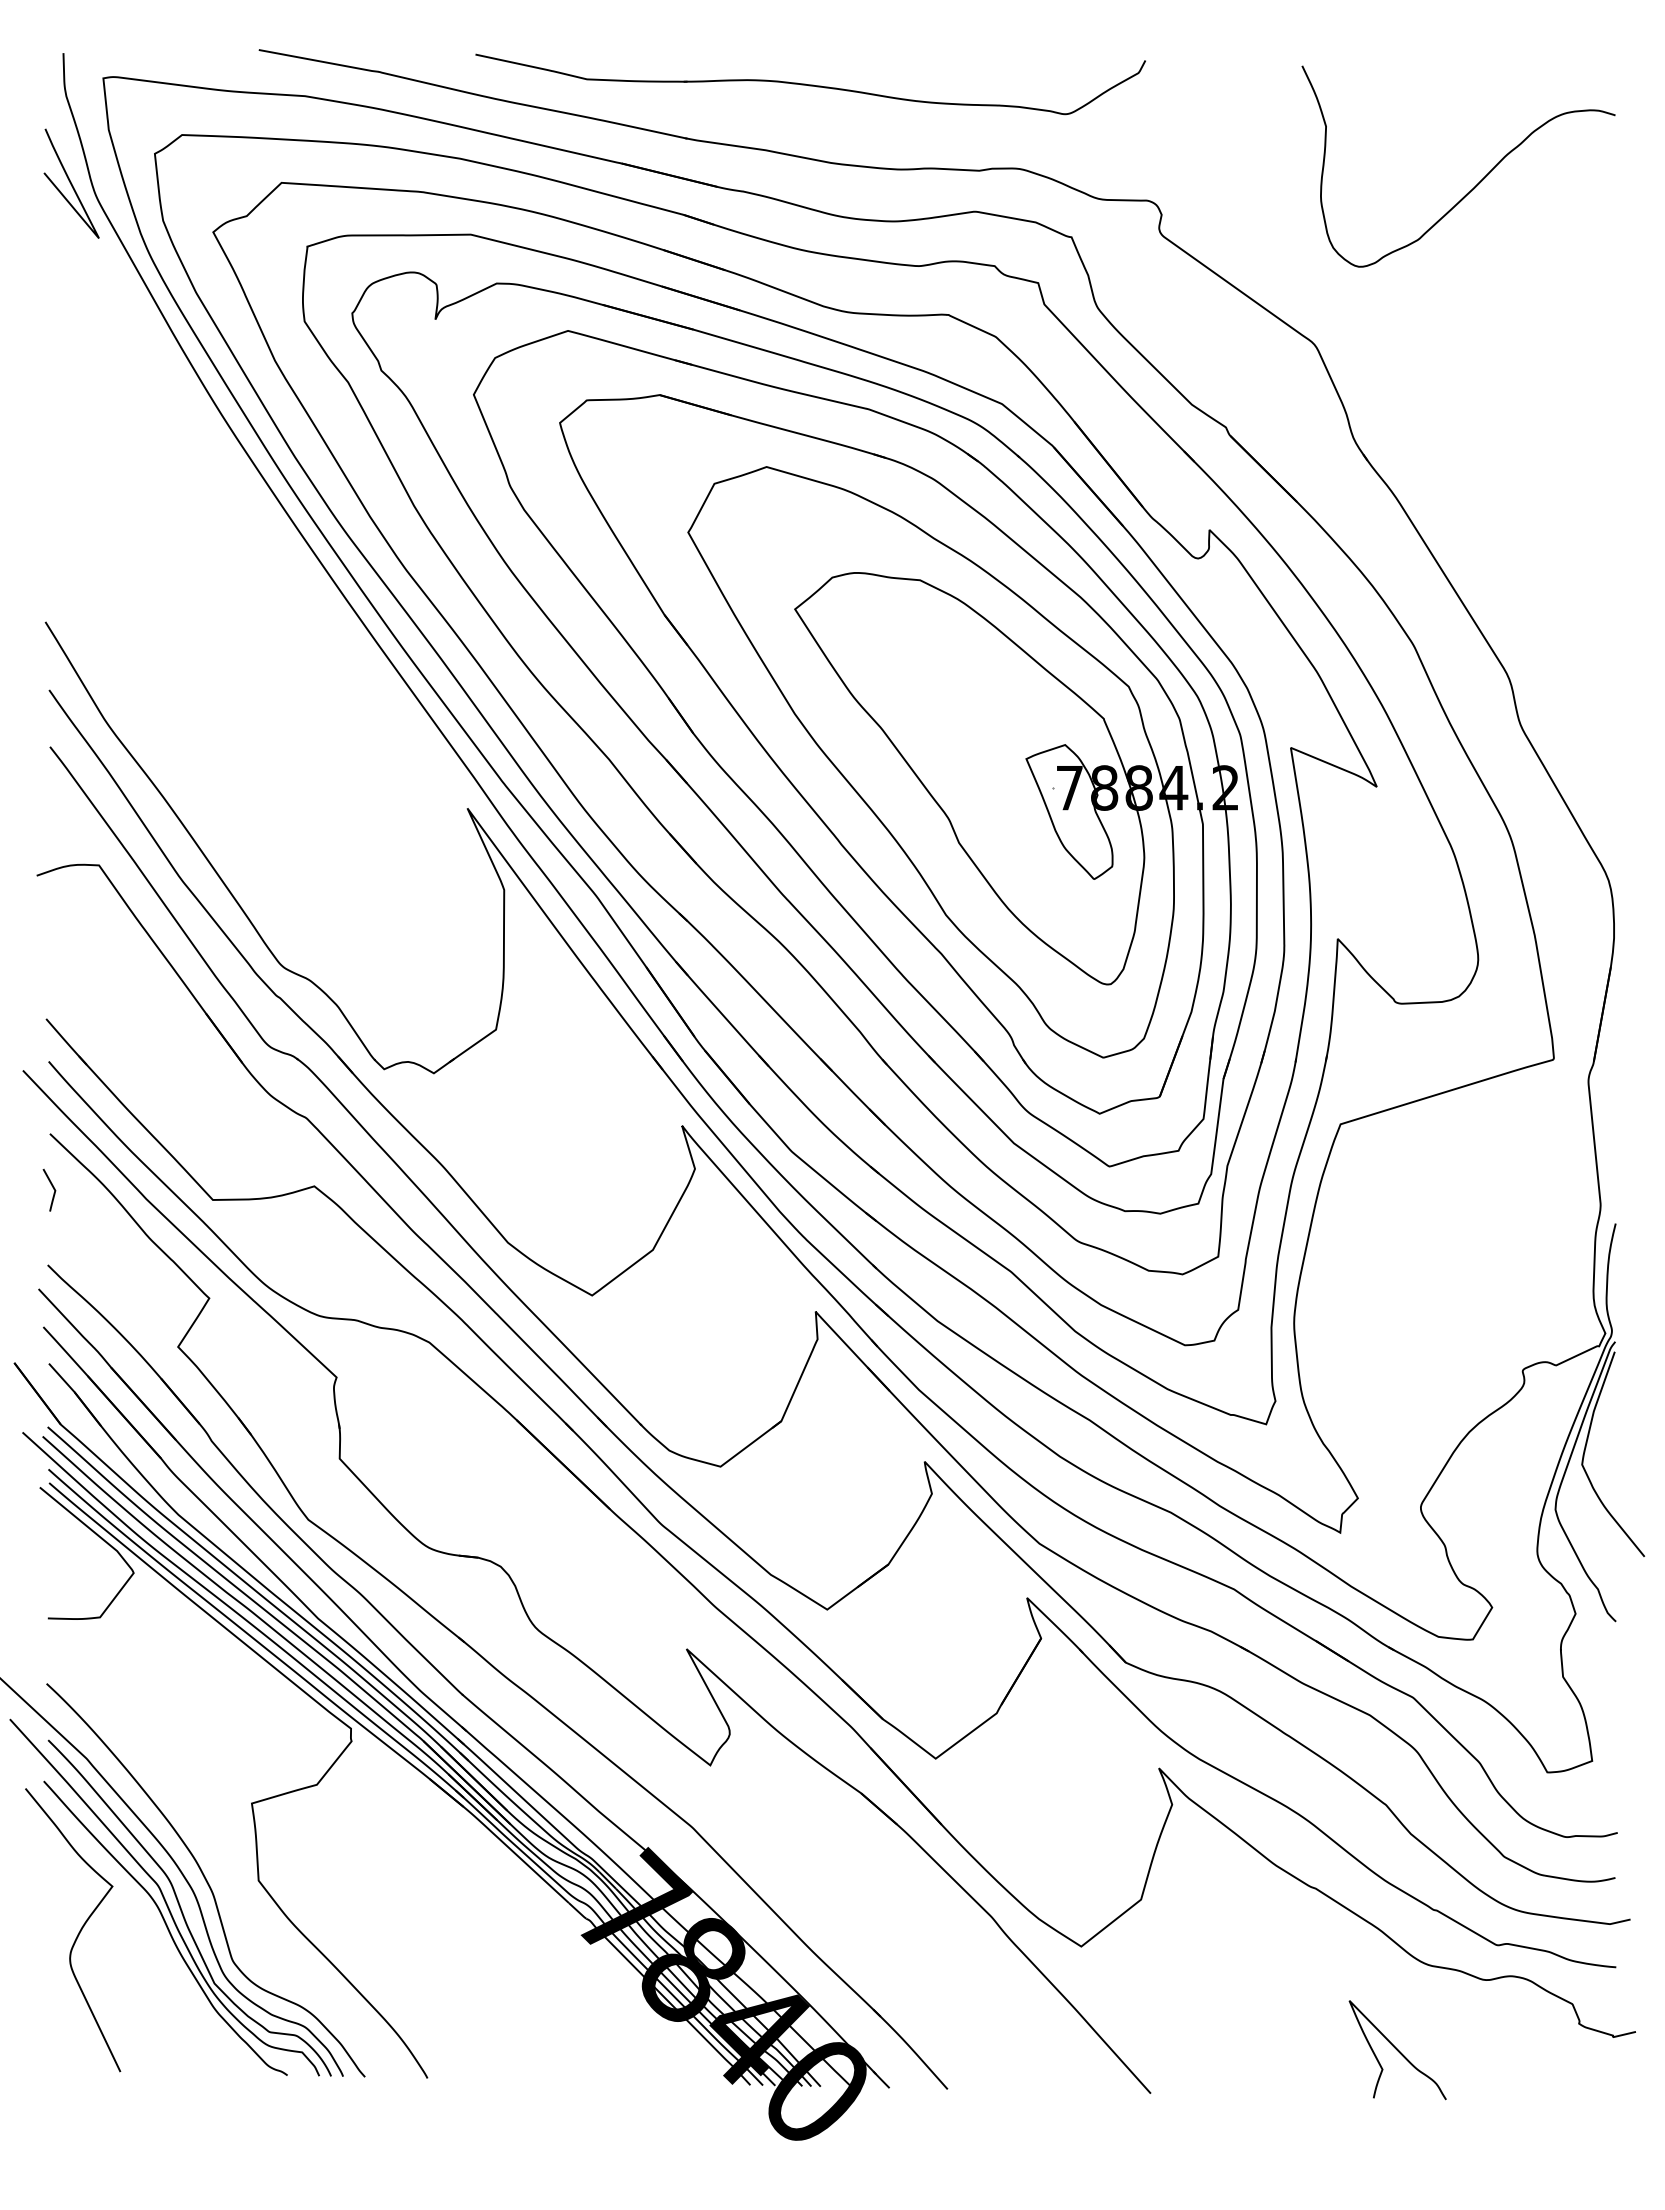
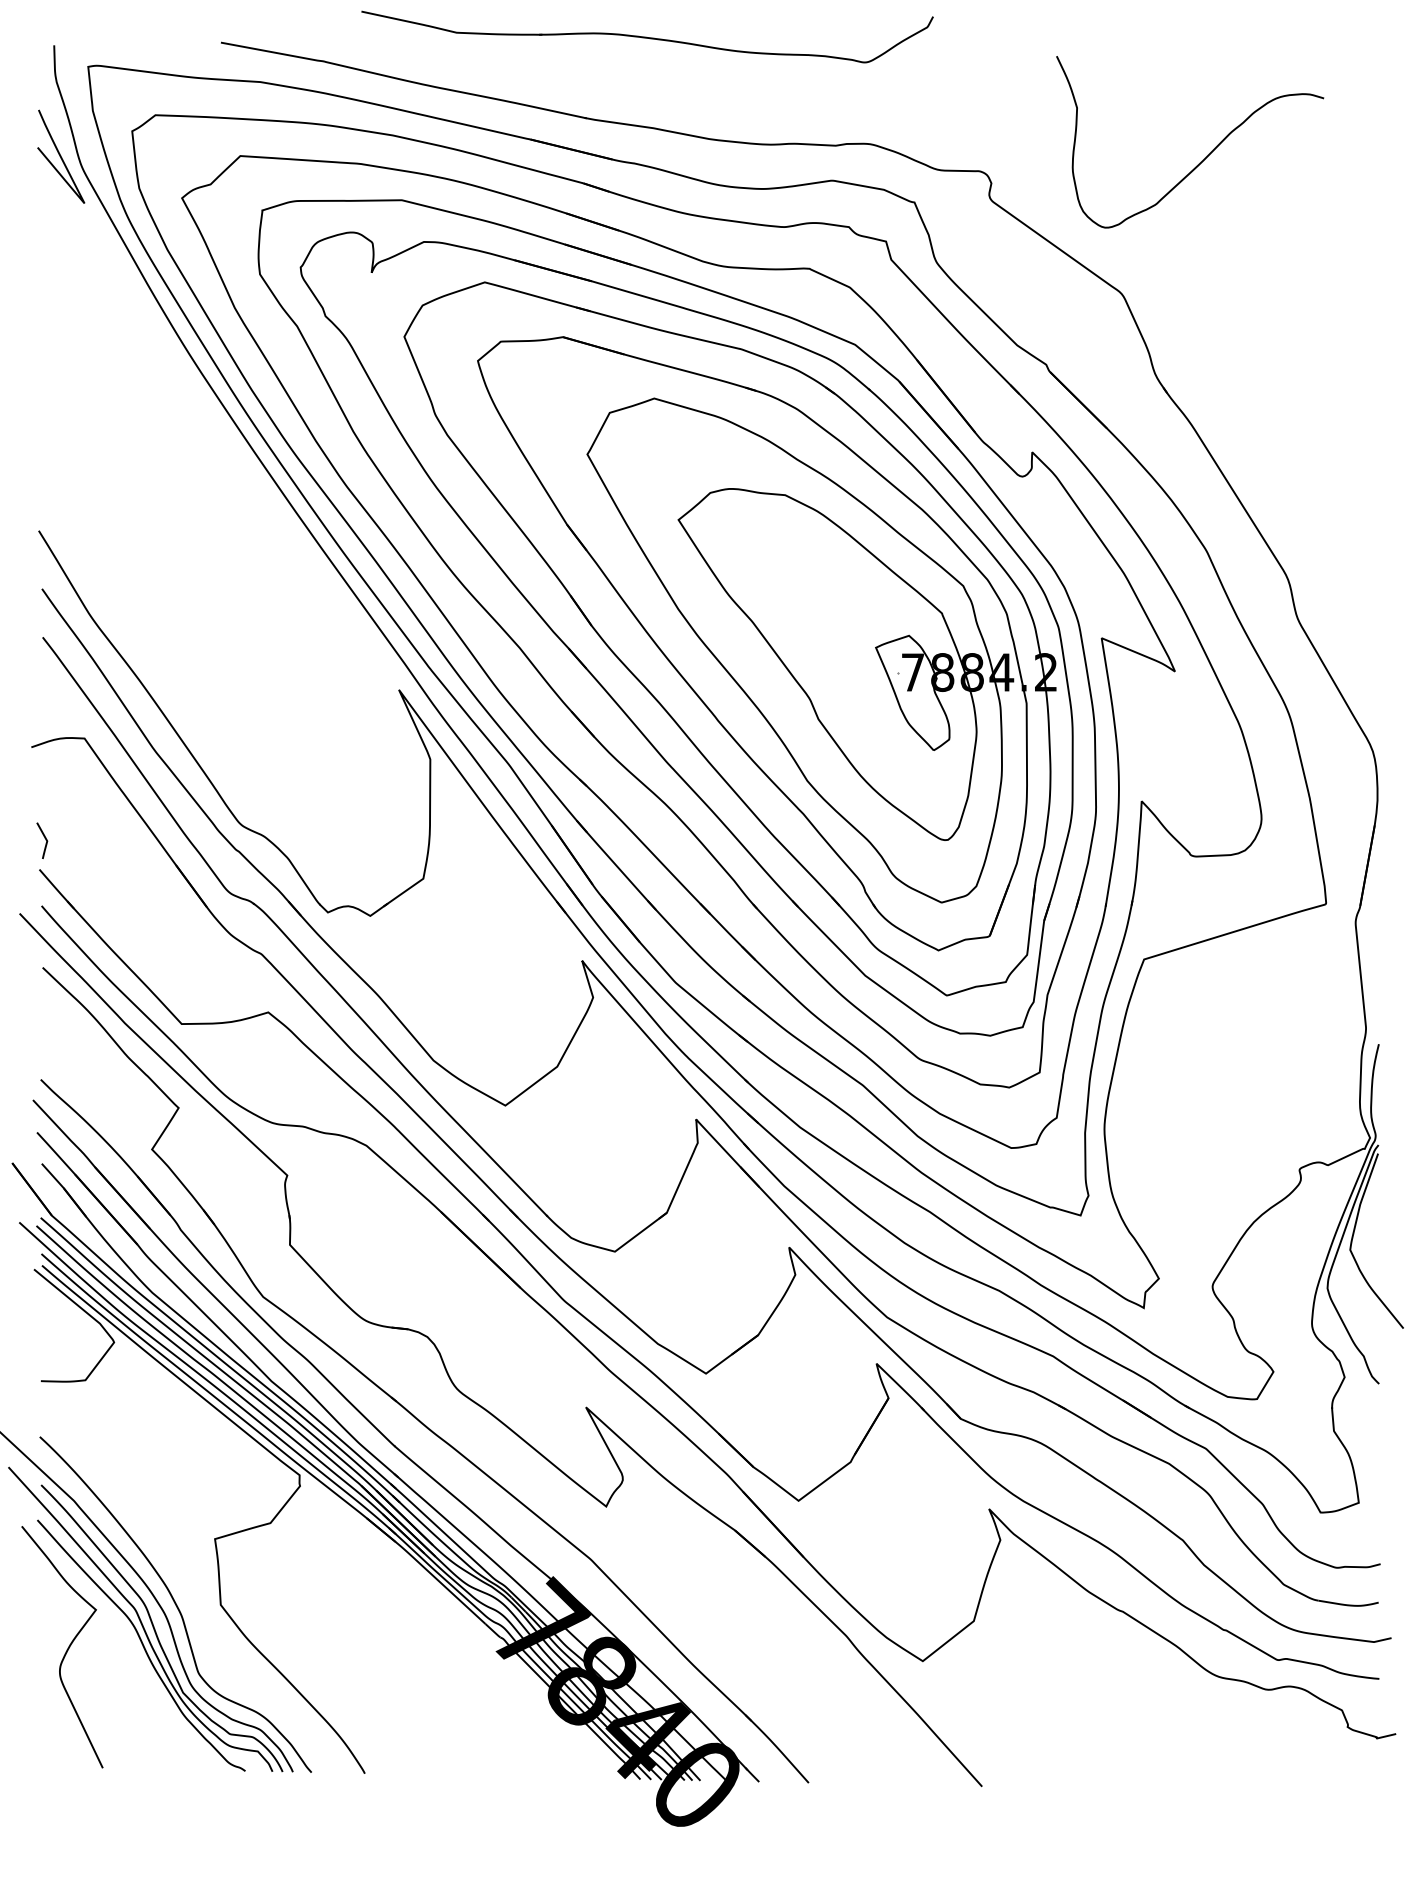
part: (810, 84) -> (647, 37), moved
curve: (1476, 184) -> (1205, 157), moved
line: (52, 1187) -> (44, 838), moved
curve: (1397, 2050) -> (1192, 1749), removed

